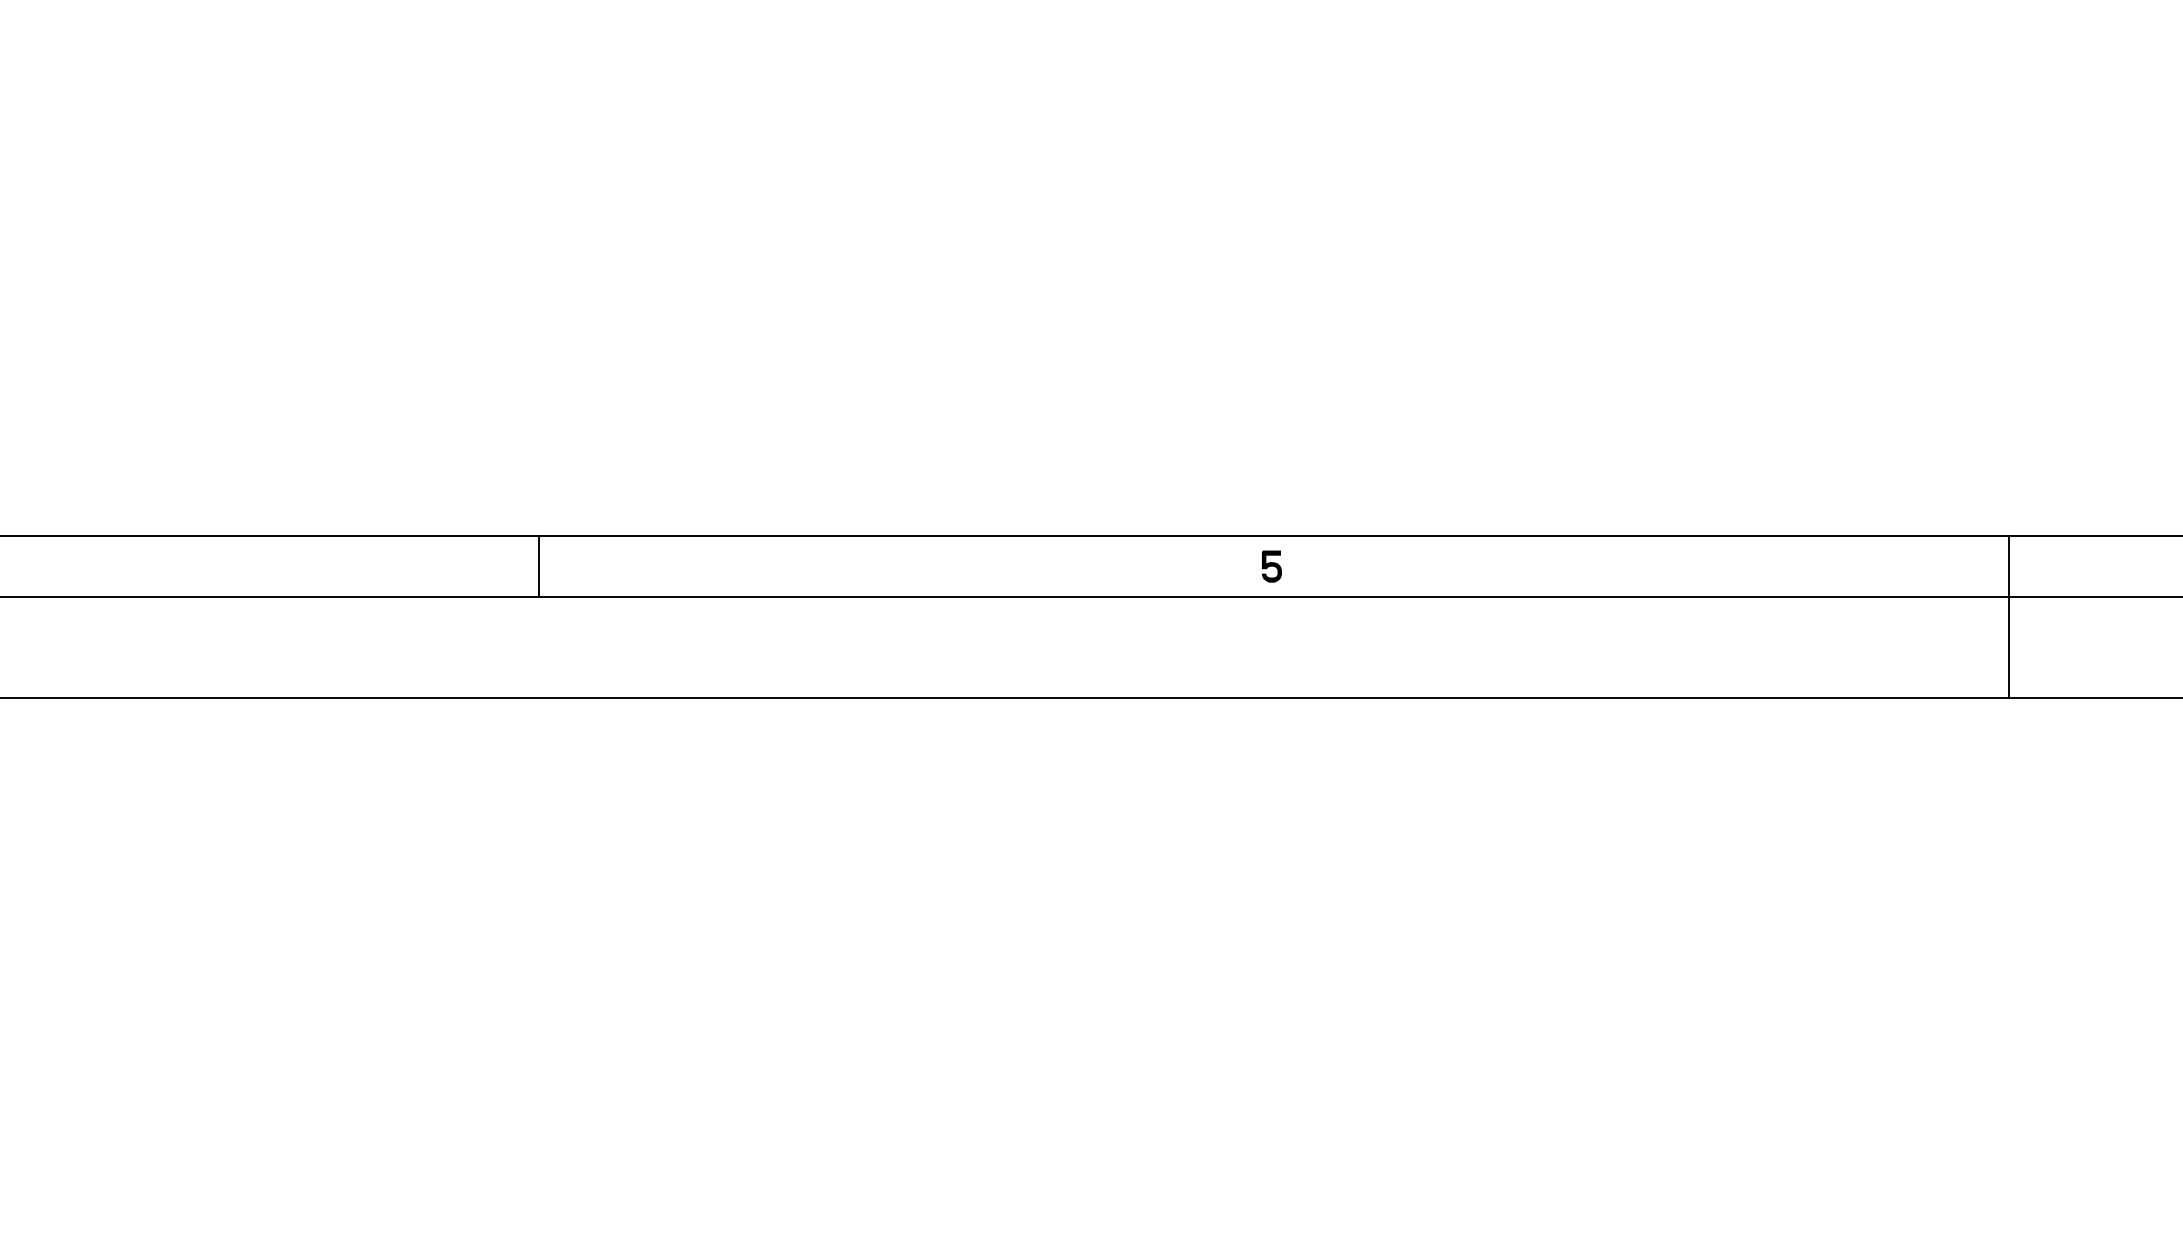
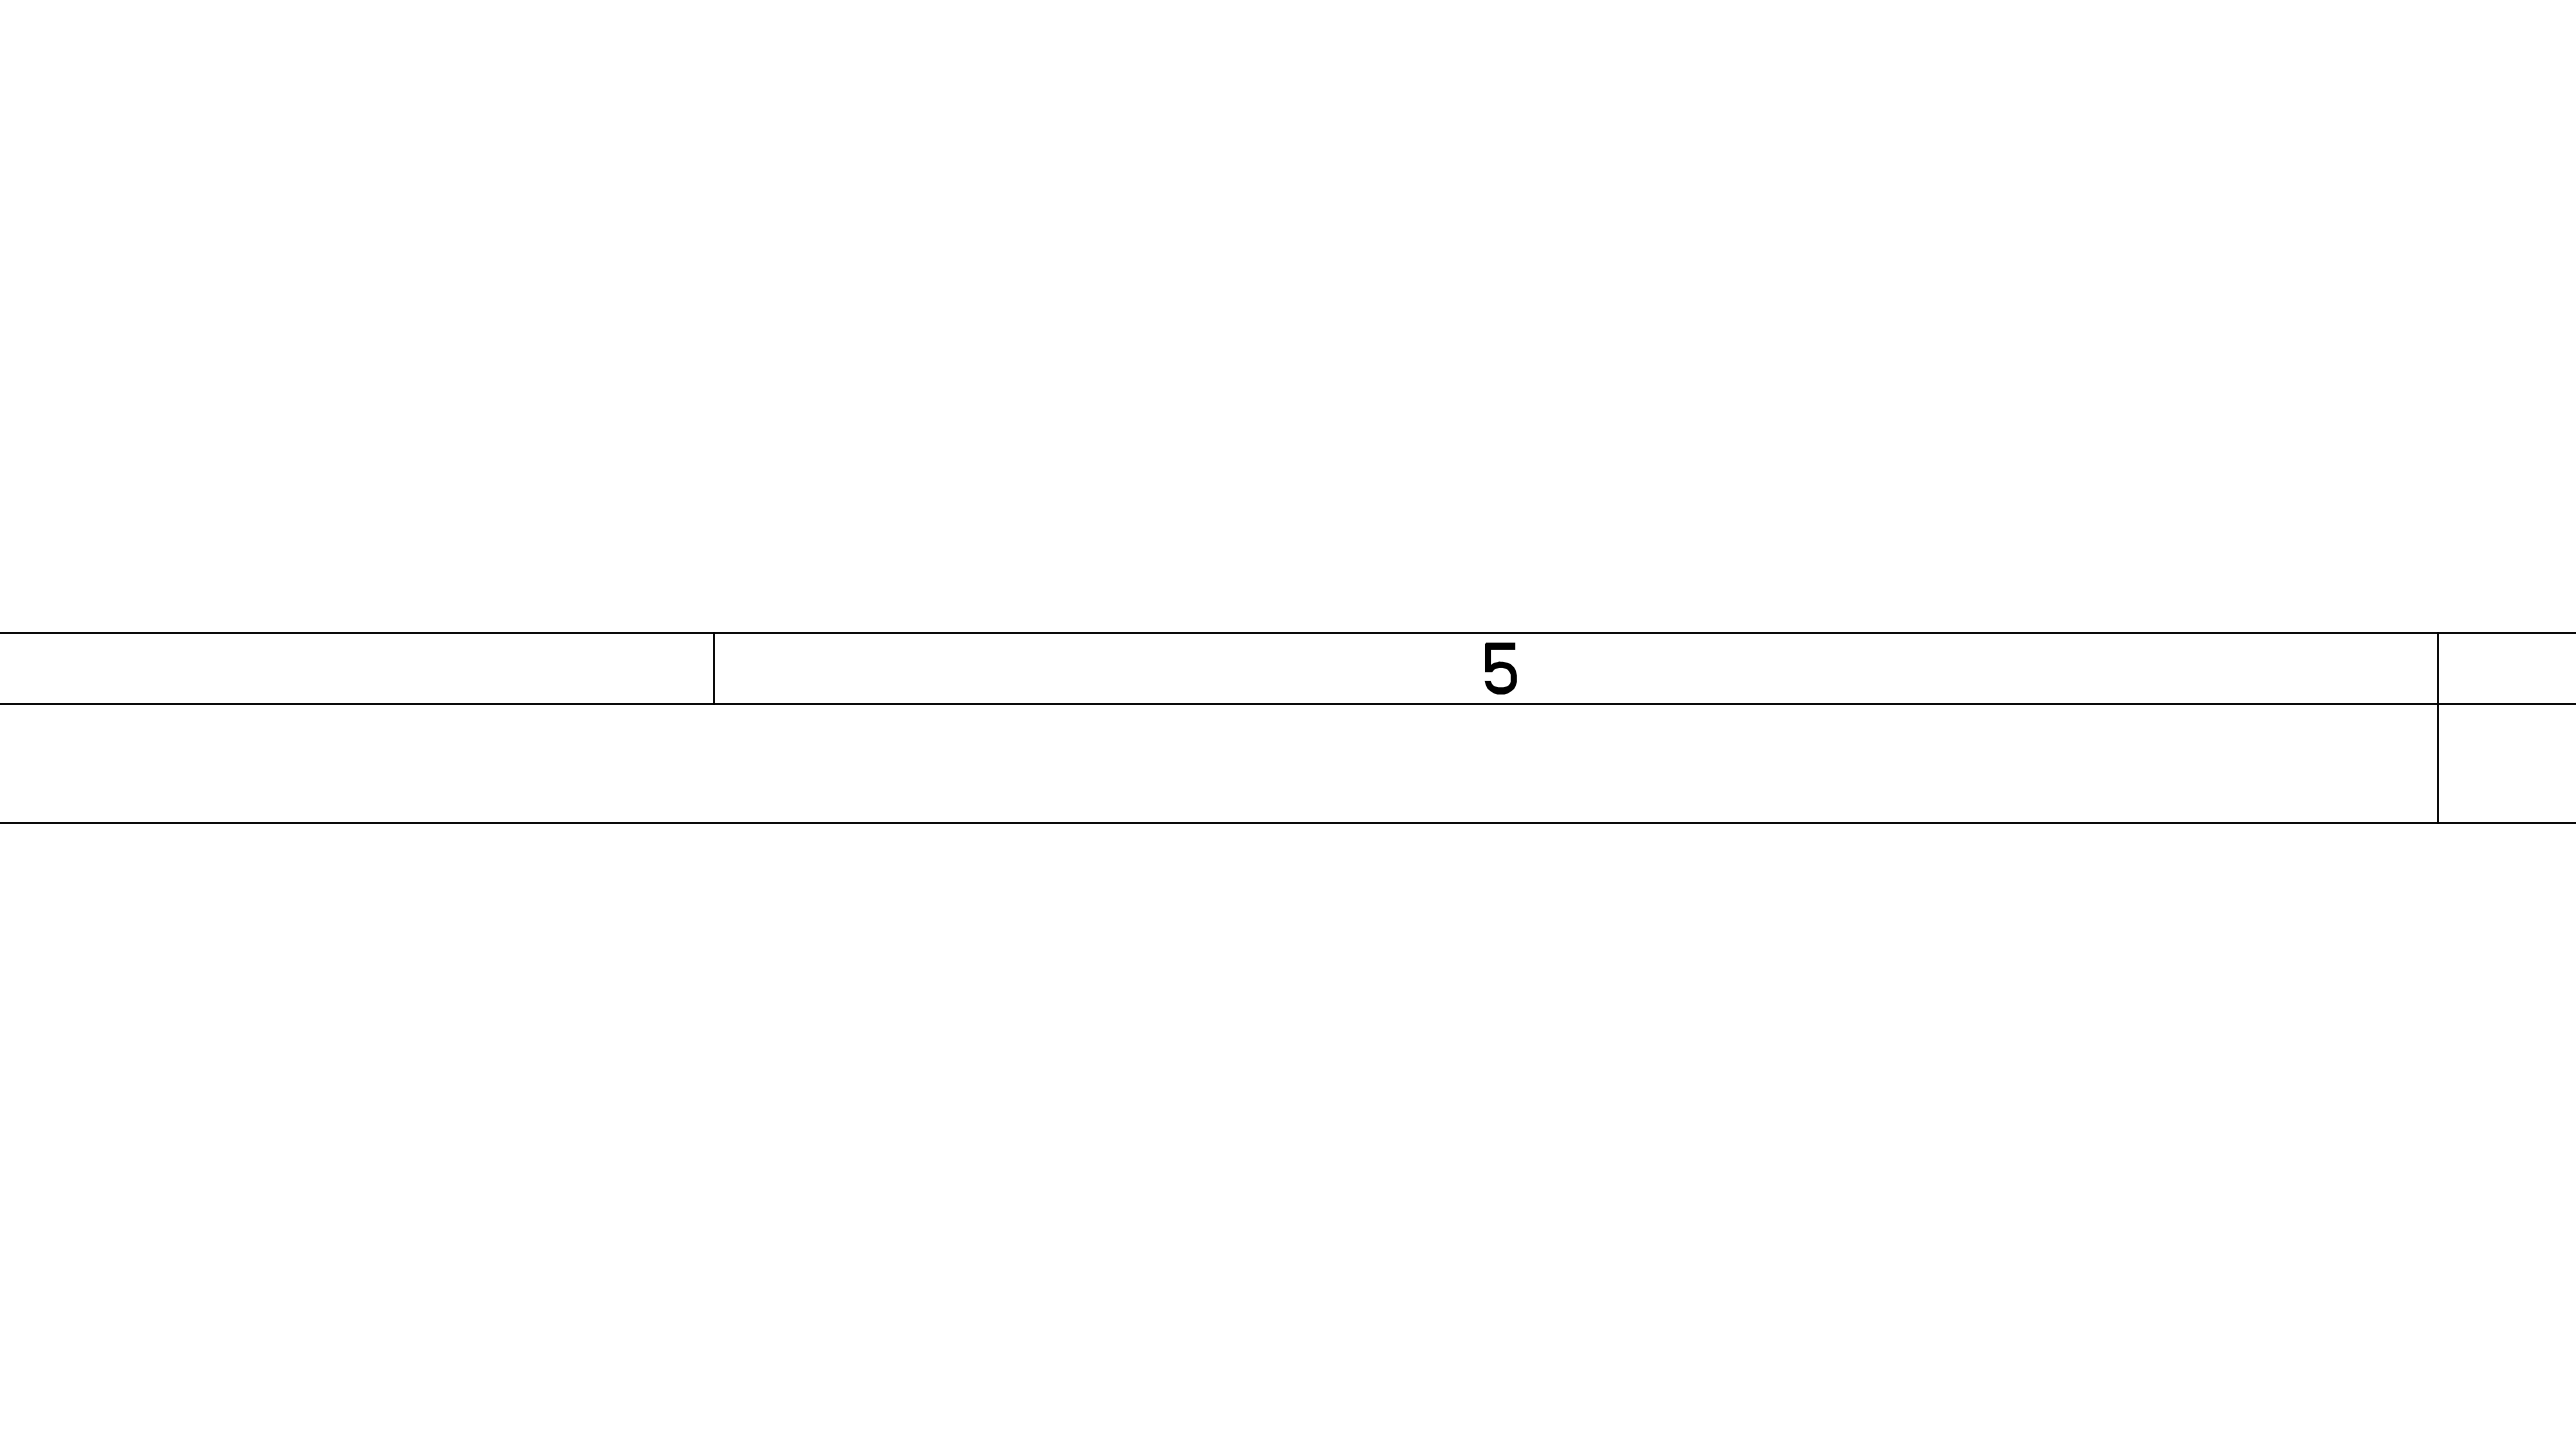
line: (538, 566) -> (713, 668), moved
part: (1271, 566) -> (1500, 668), size x1.4
line: (2009, 616) -> (2438, 727), moved

